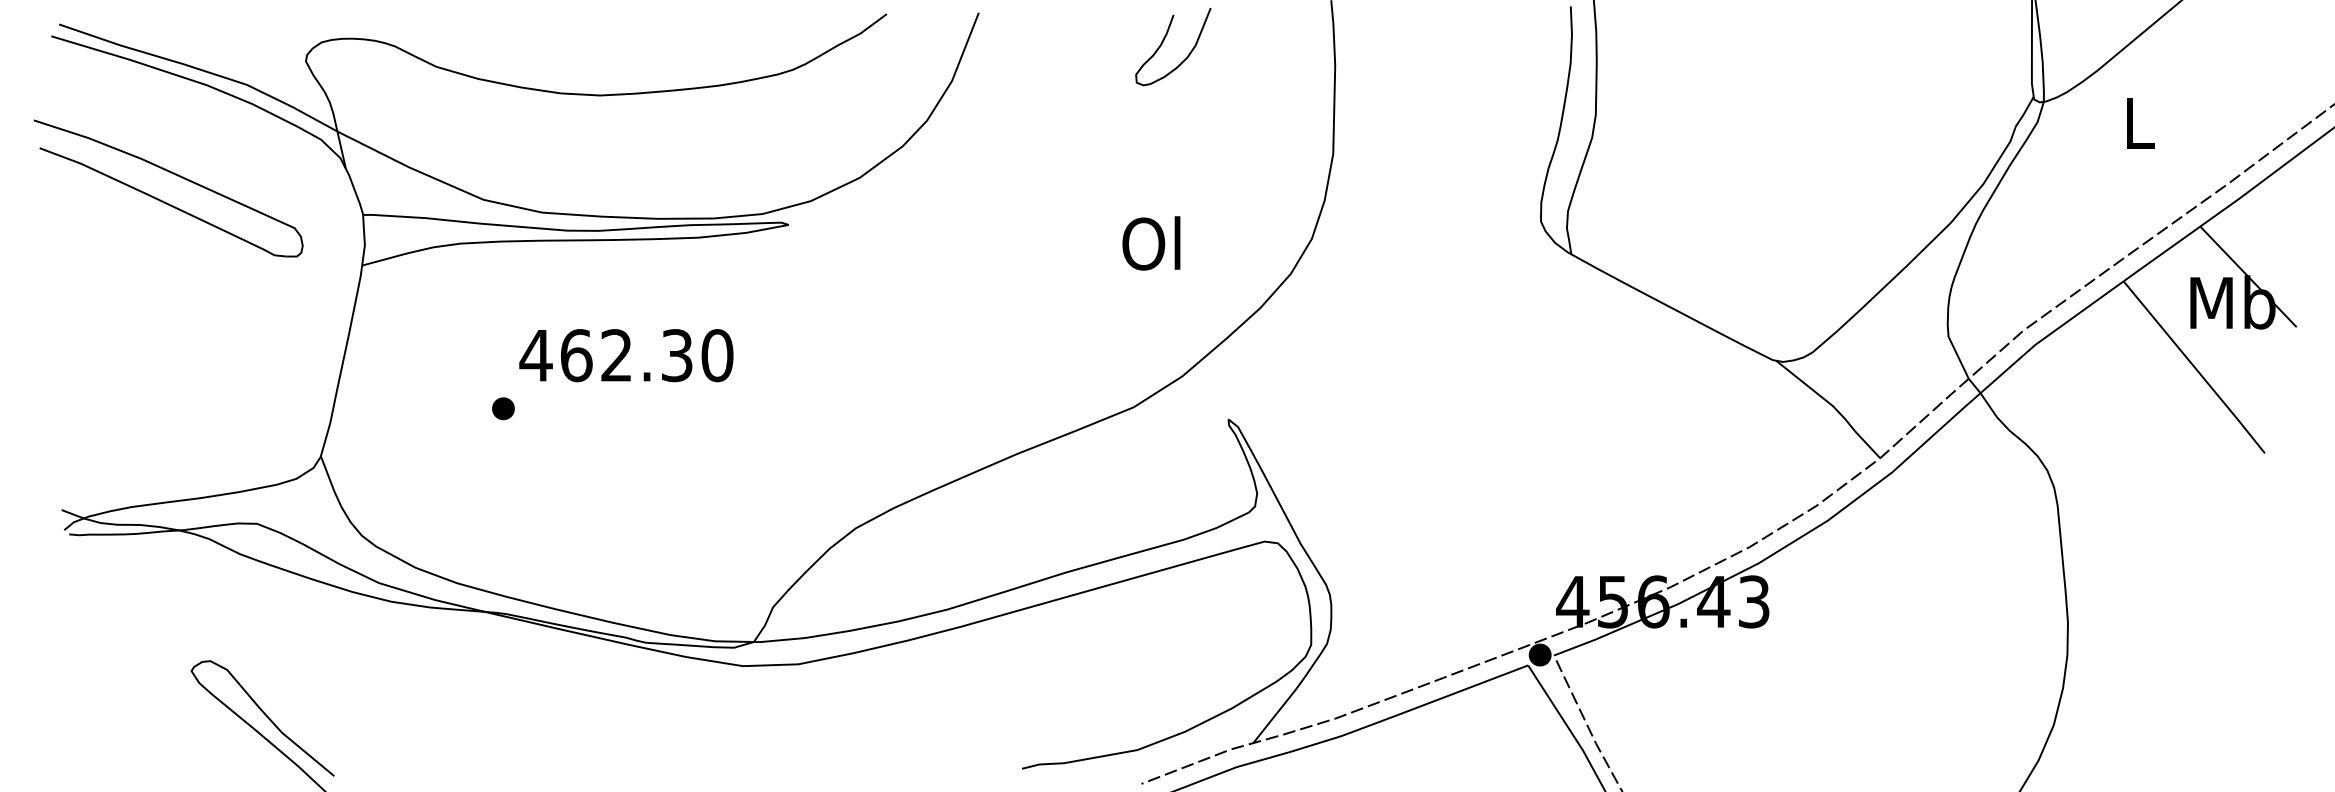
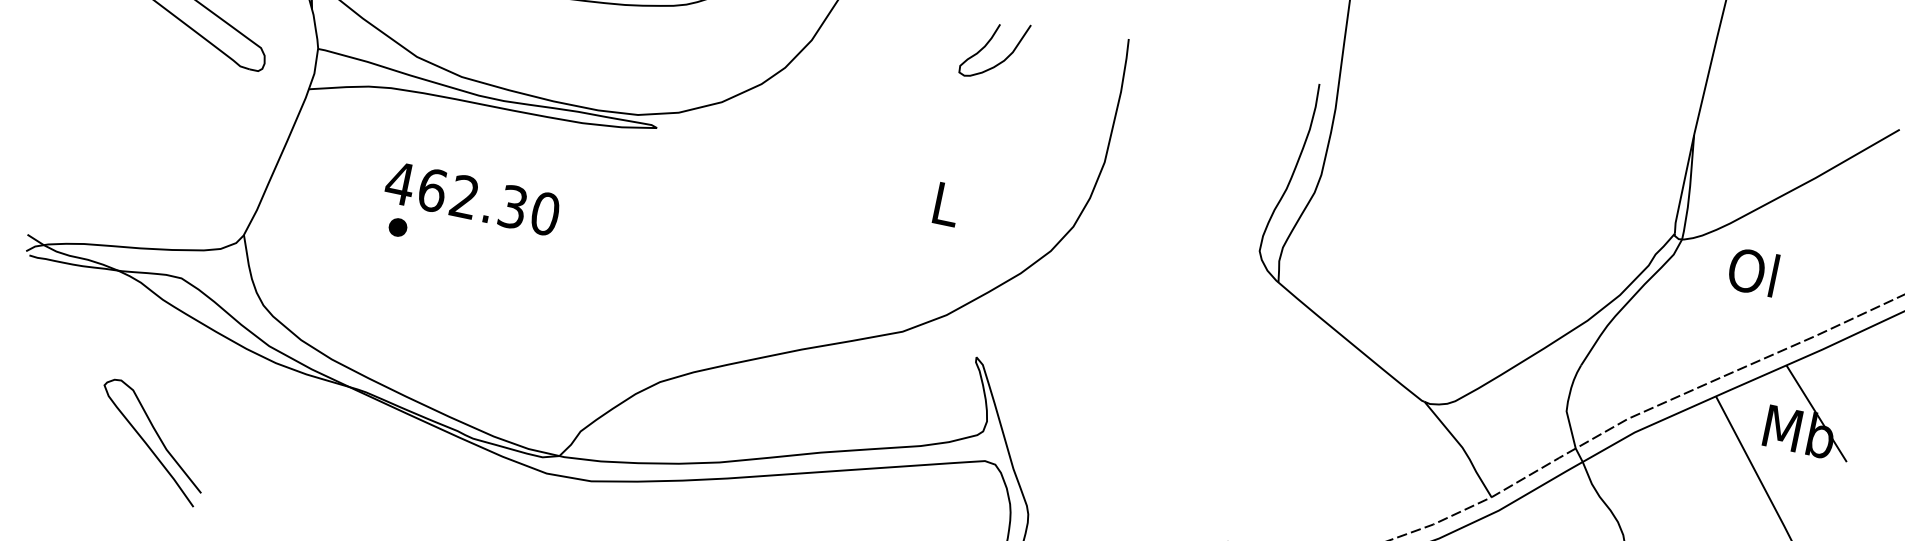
text: (2136, 122) -> (1752, 271), L -> Ol
text: (1151, 243) -> (944, 203), Ol -> L
text: (626, 355) -> (472, 198), moved

